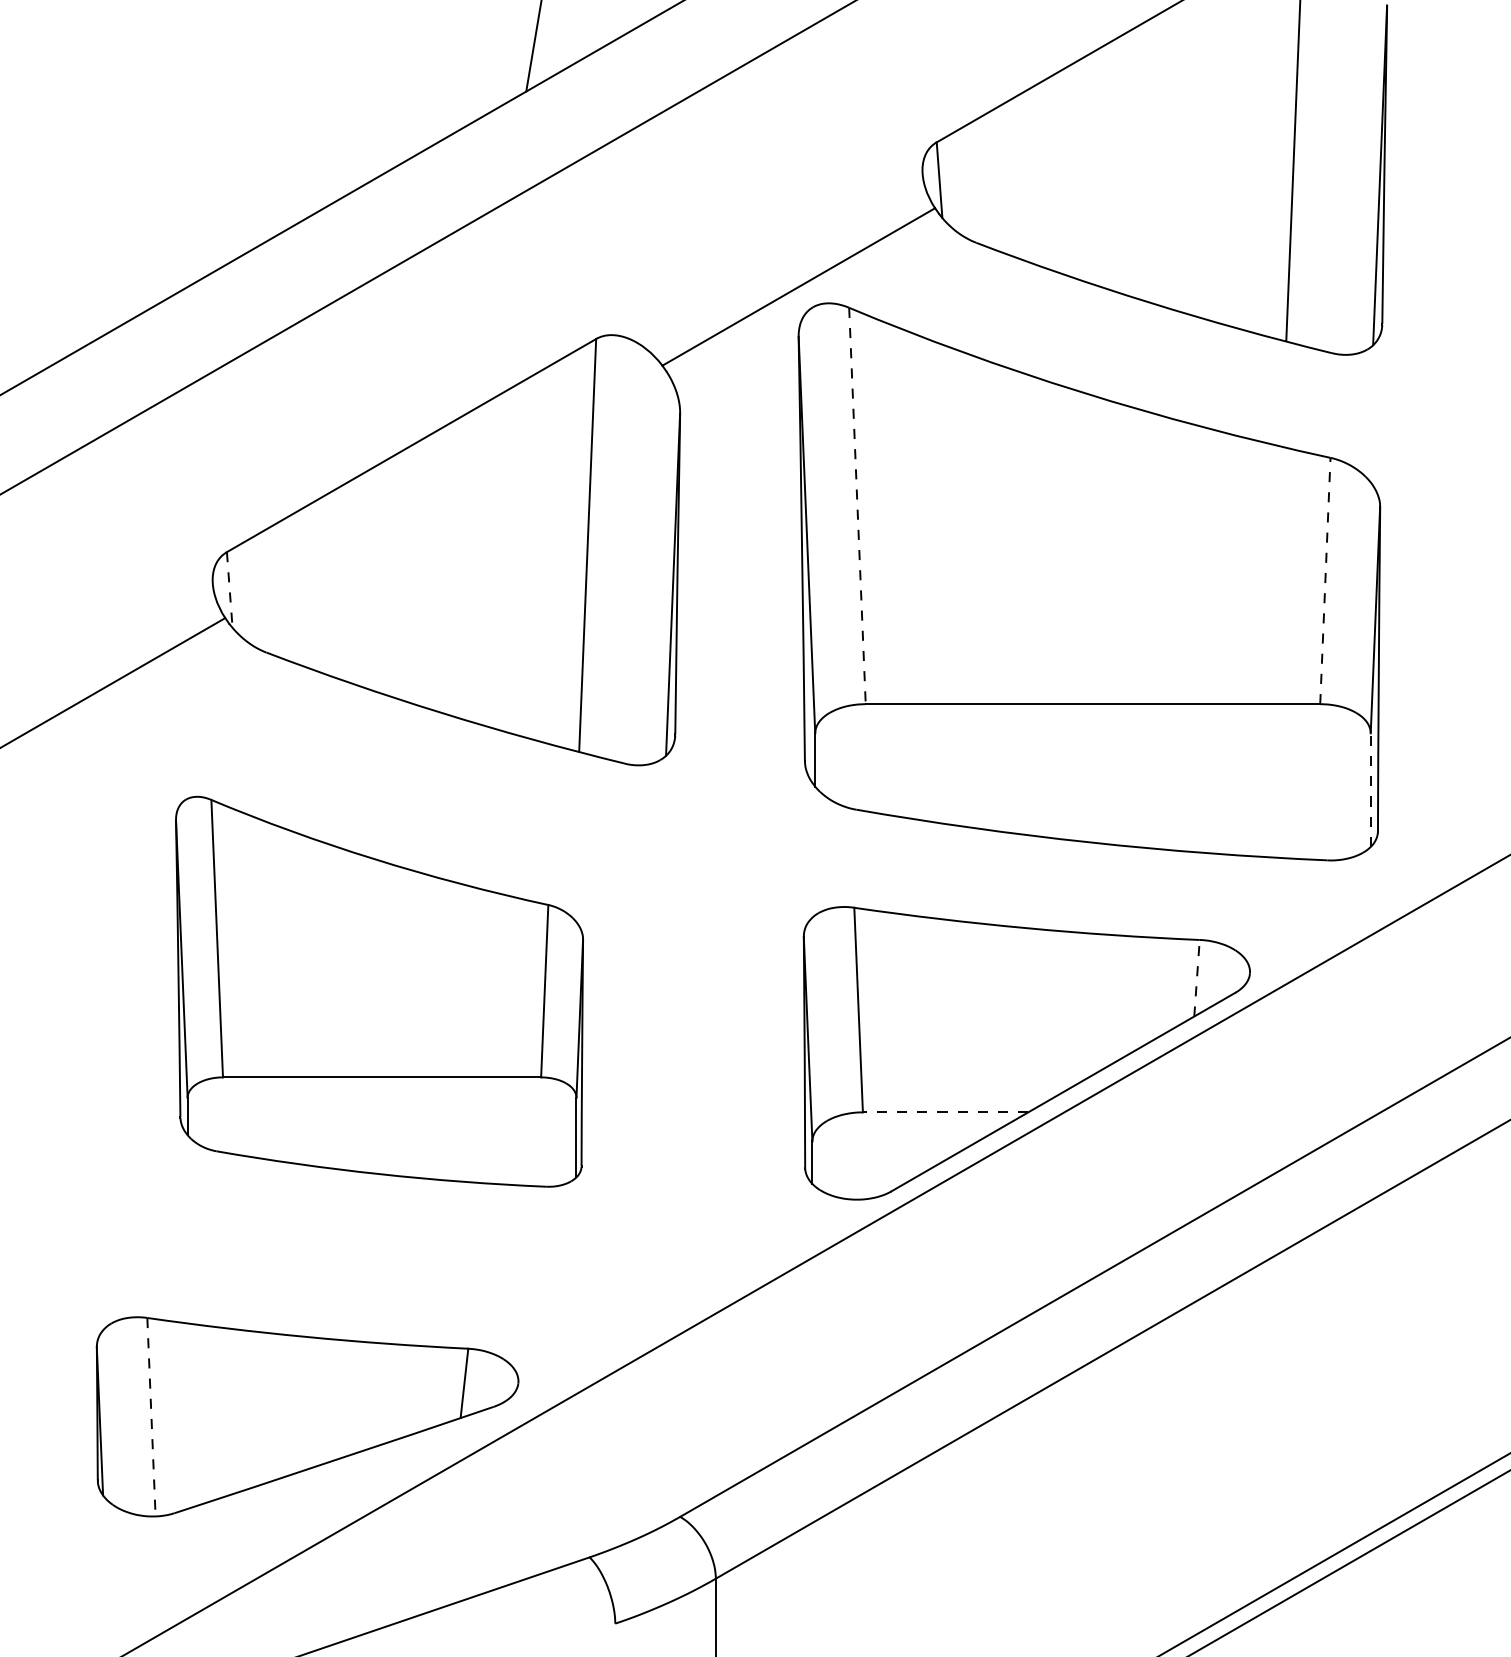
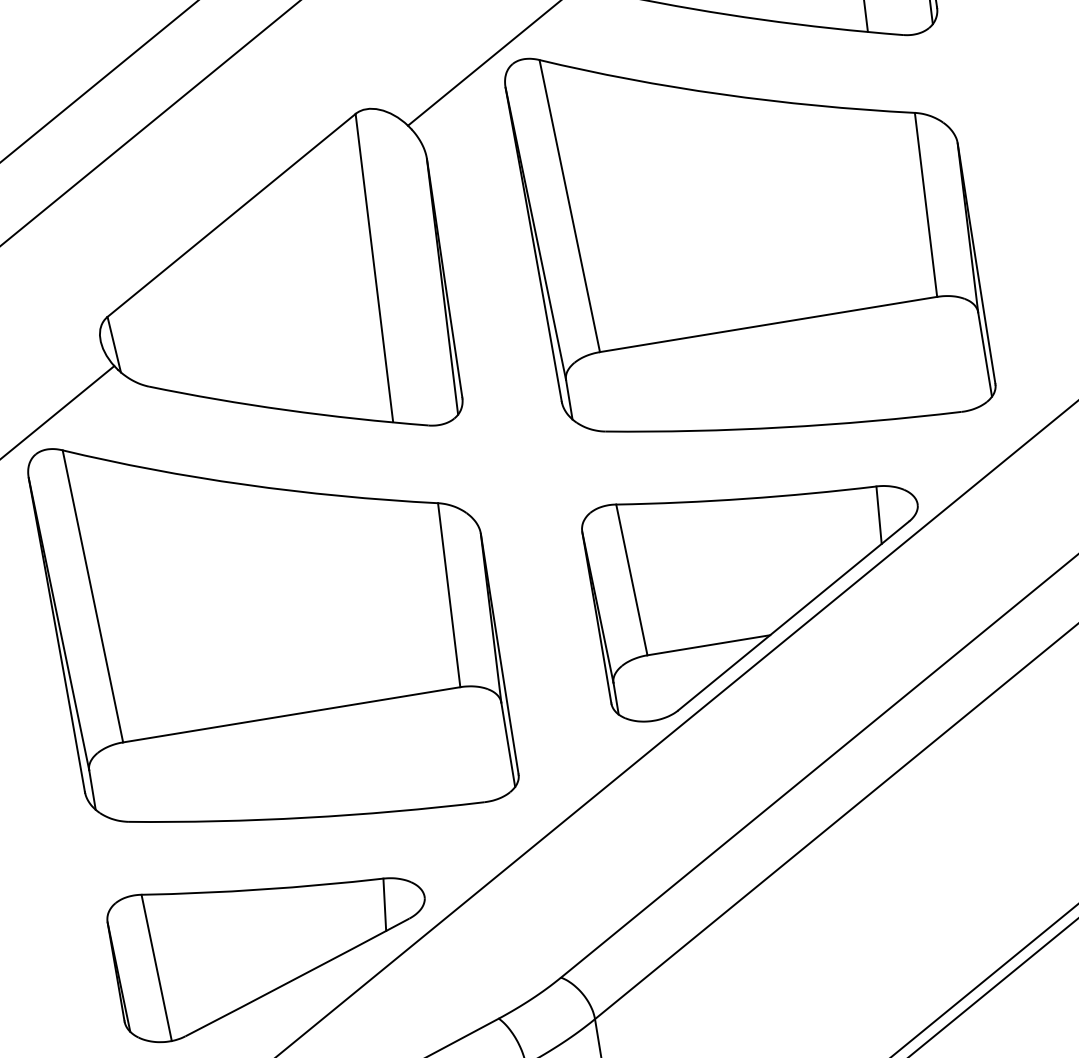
line: (857, 506) -> (569, 206), dashed -> solid
line: (1325, 580) -> (926, 204), dashed -> solid
line: (229, 590) -> (114, 345), dashed -> solid
line: (1370, 790) -> (984, 354), dashed -> solid
line: (1197, 977) -> (879, 514), dashed -> solid
part: (379, 991) -> (274, 624), size x1.43
line: (945, 1112) -> (708, 645), dashed -> solid
line: (151, 1417) -> (156, 968), dashed -> solid

